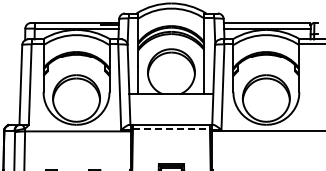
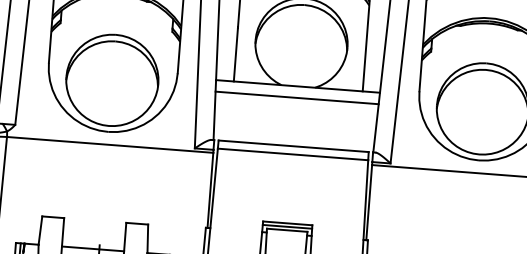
line: (171, 100) -> (297, 98), added
line: (171, 129) -> (293, 155), dashed -> solid

